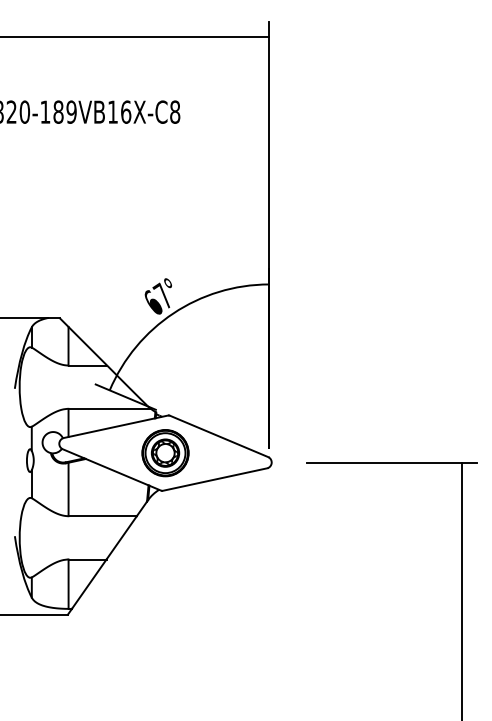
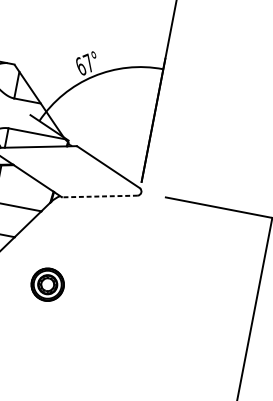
part: (165, 453) -> (47, 284), moved
line: (215, 479) -> (100, 196), solid -> dashed

